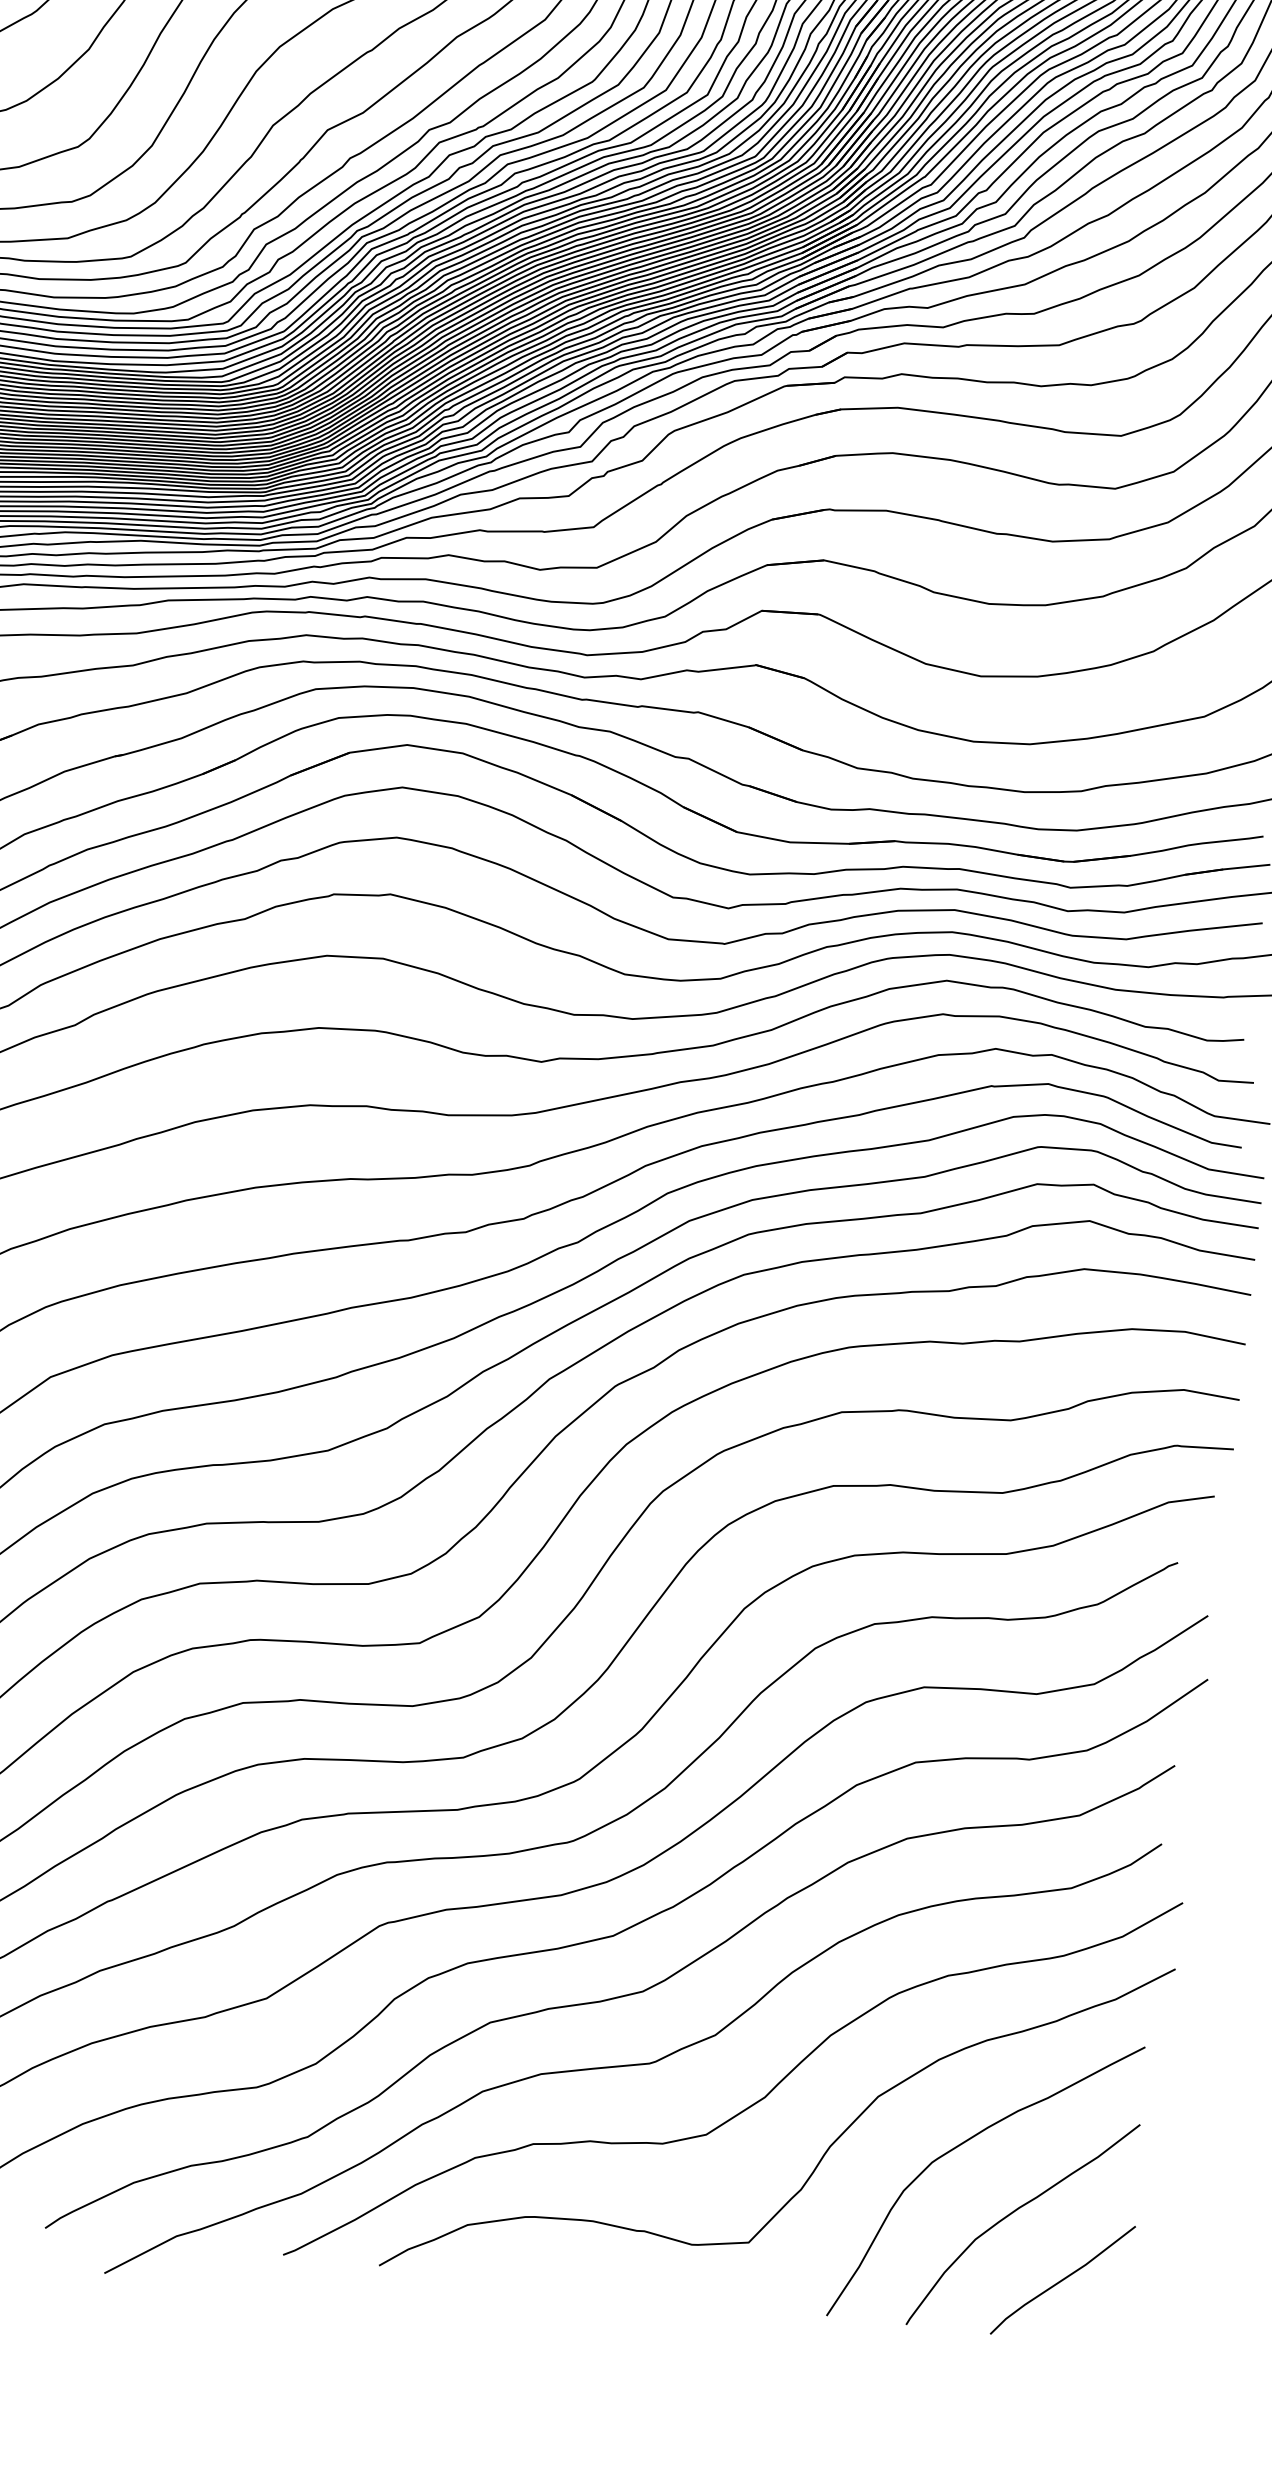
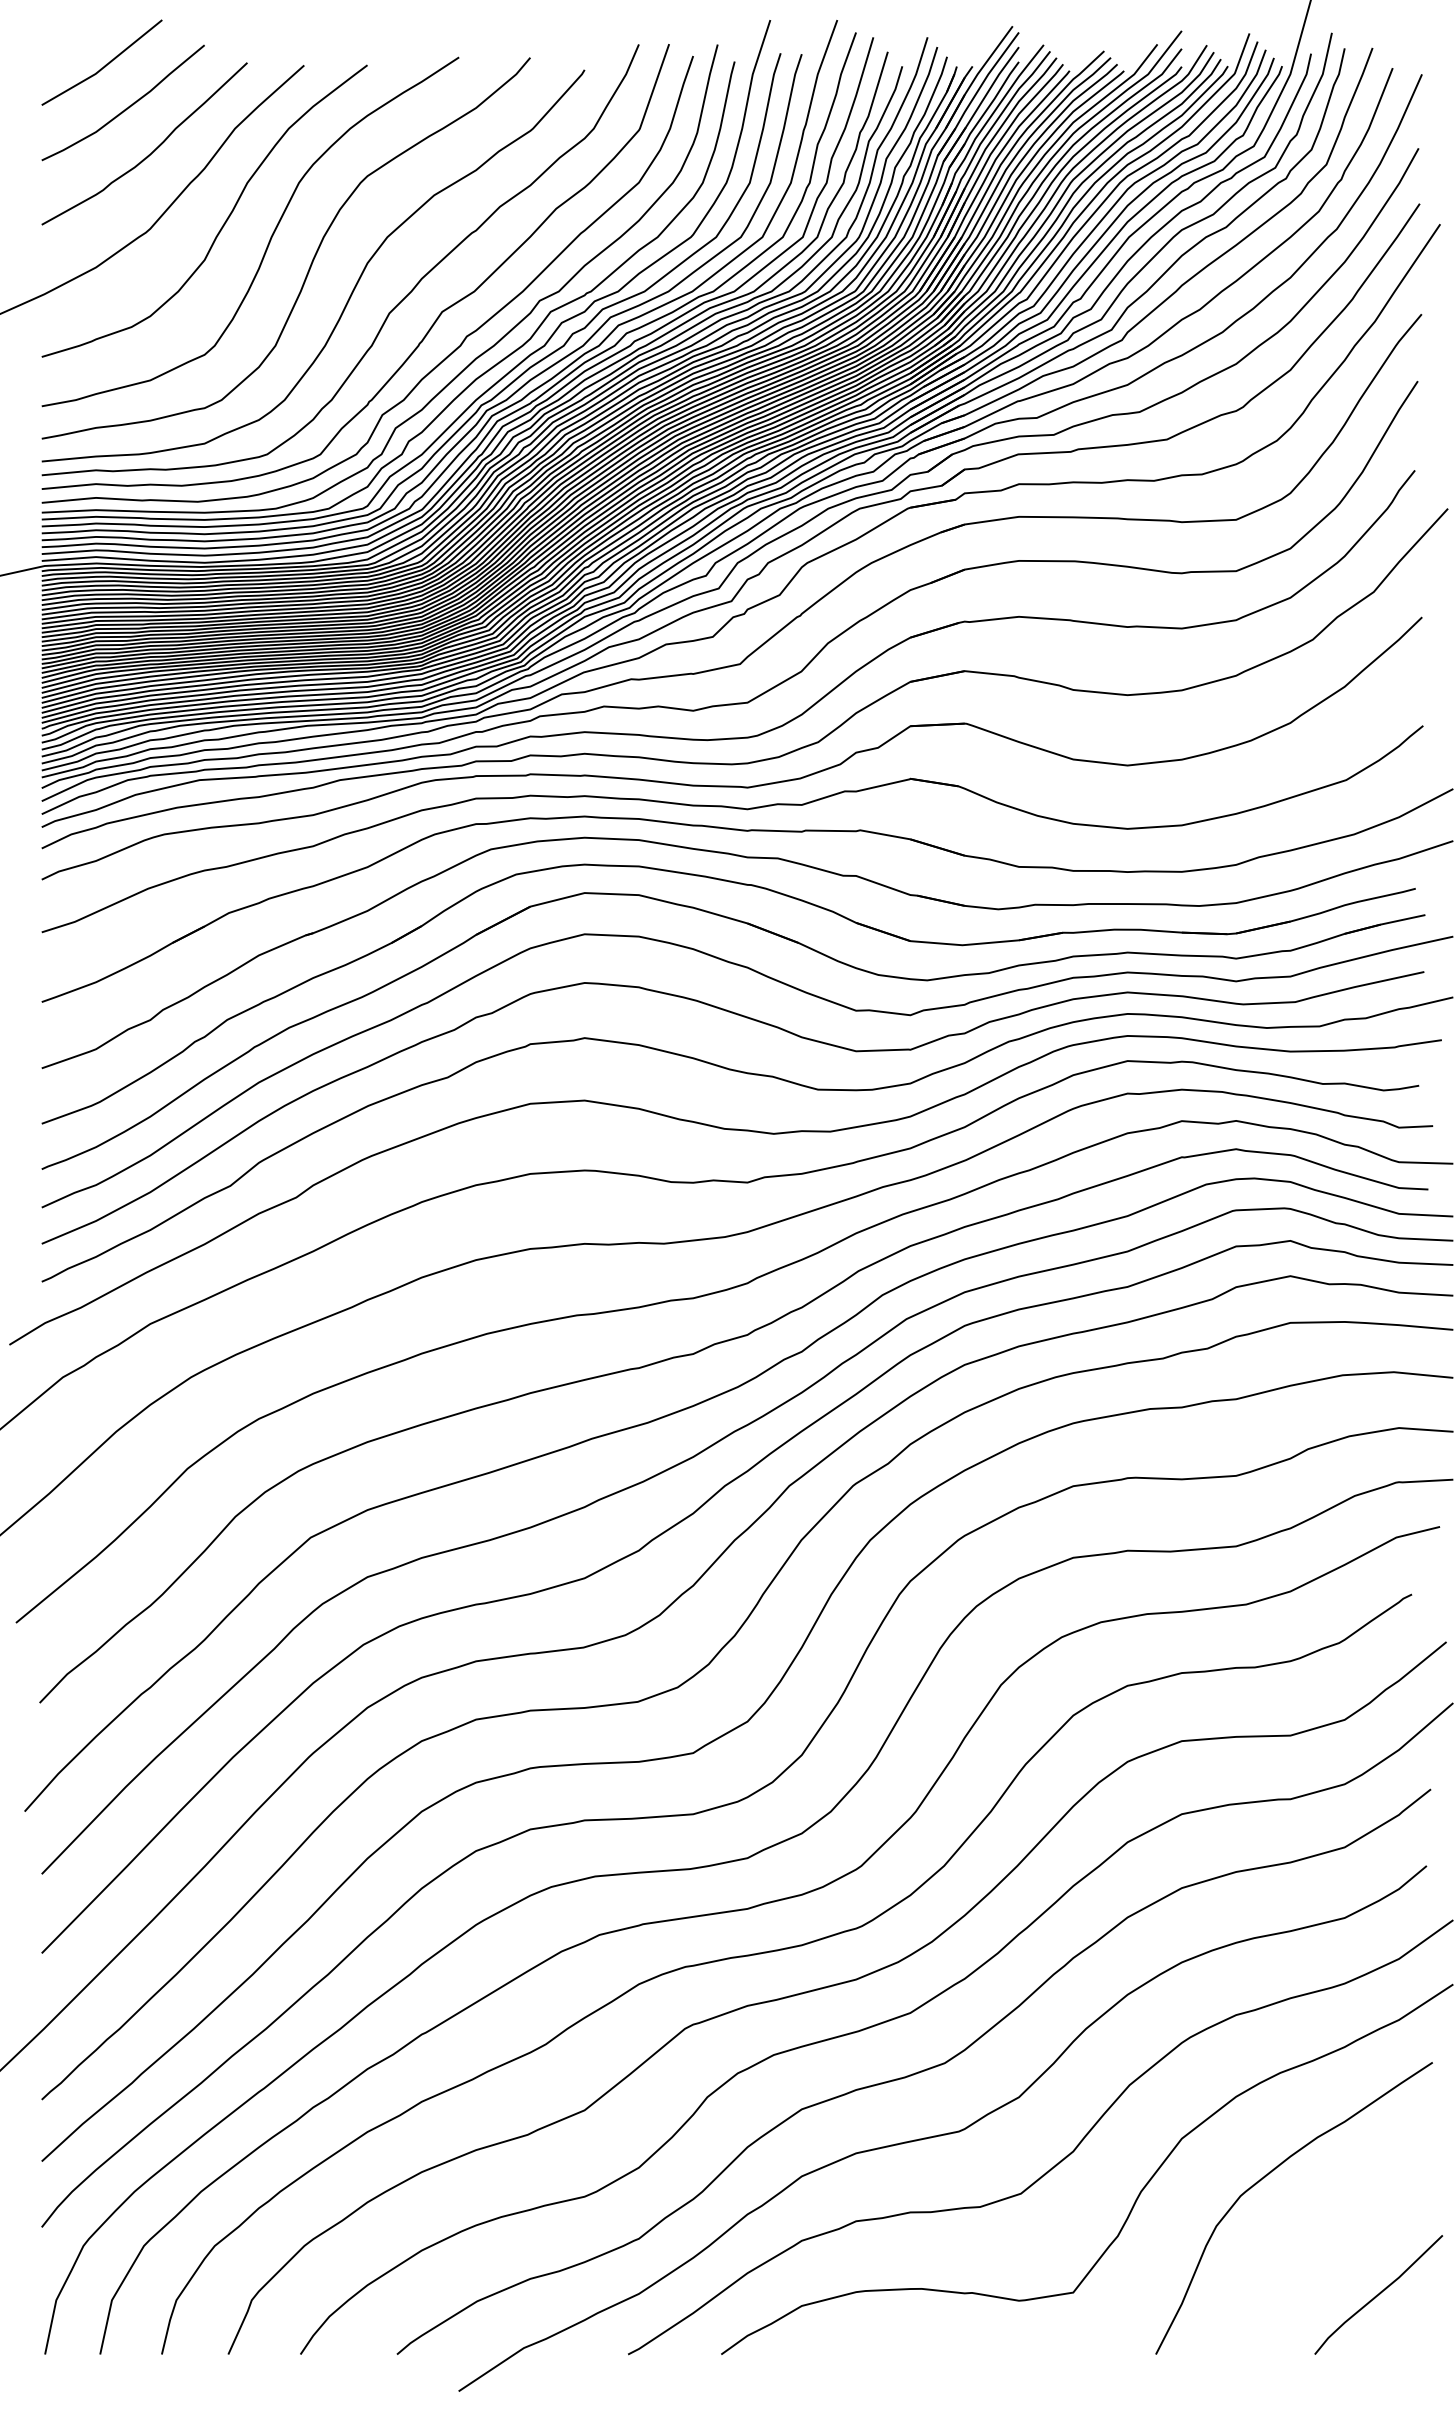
curve: (1013, 2212) -> (1324, 2235), removed

